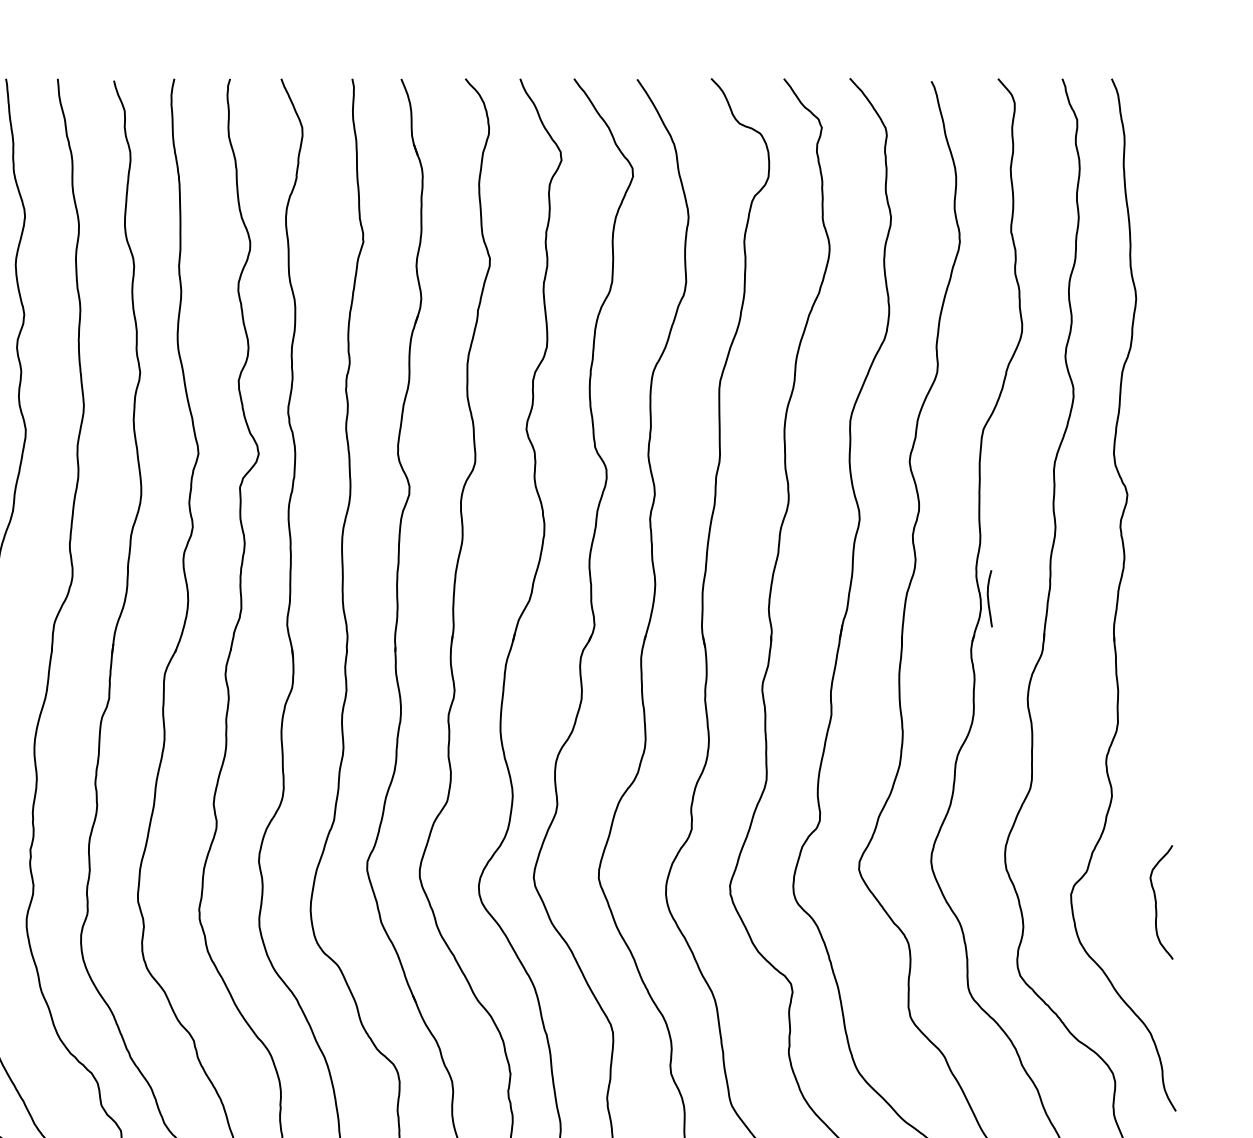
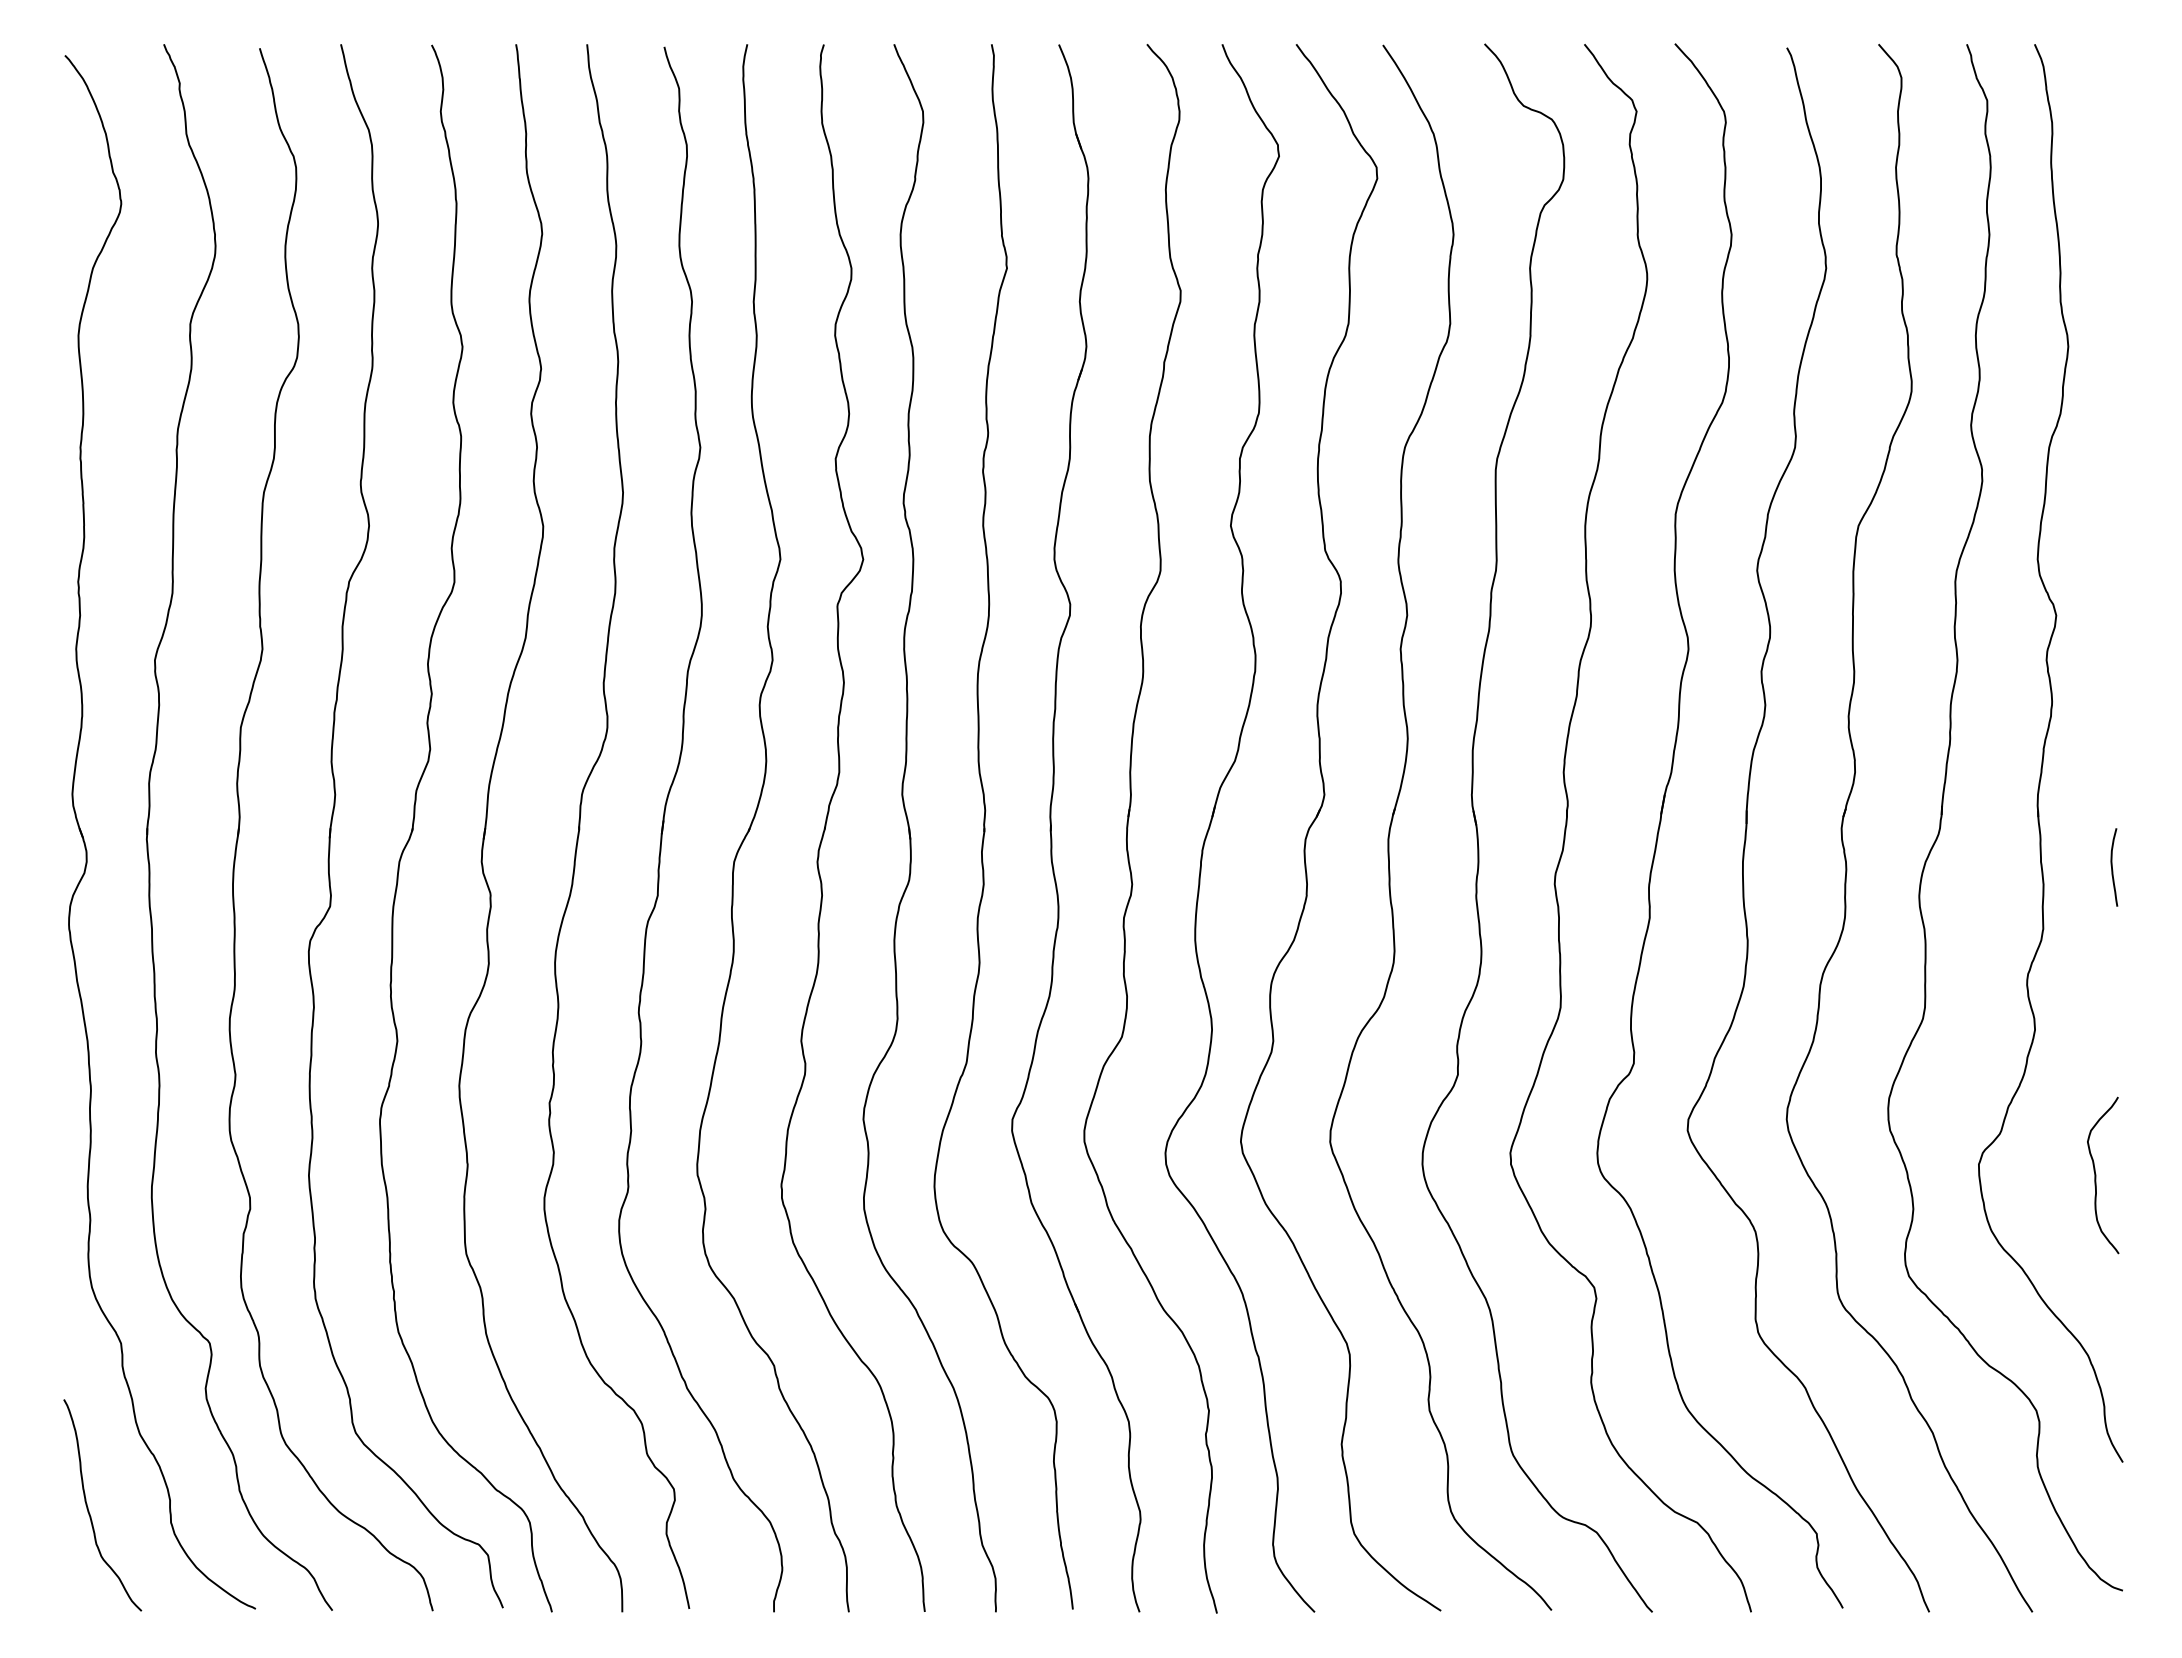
curve: (988, 598) -> (2112, 867), moved

